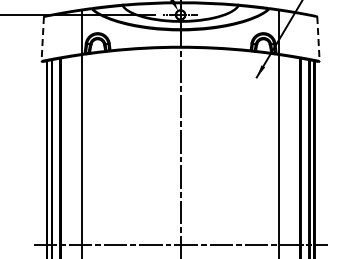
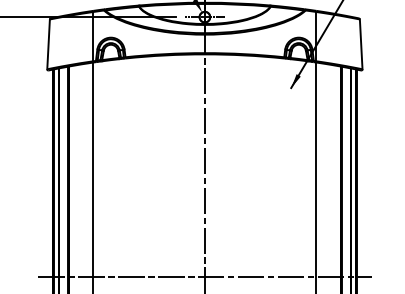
line: (42, 39) -> (48, 44), dashed -> solid
line: (318, 39) -> (361, 44), dashed -> solid

